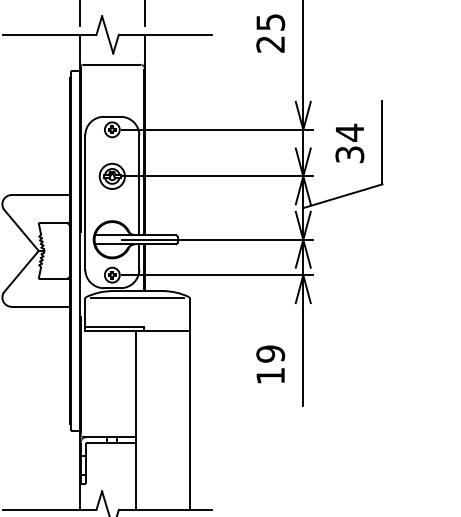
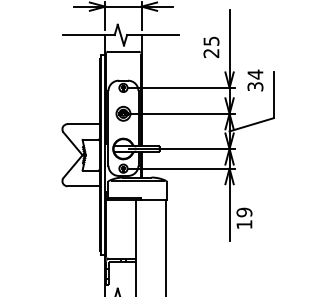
text: (270, 33) -> (211, 47), moved
text: (349, 143) -> (255, 80), moved
text: (270, 363) -> (244, 217), moved

